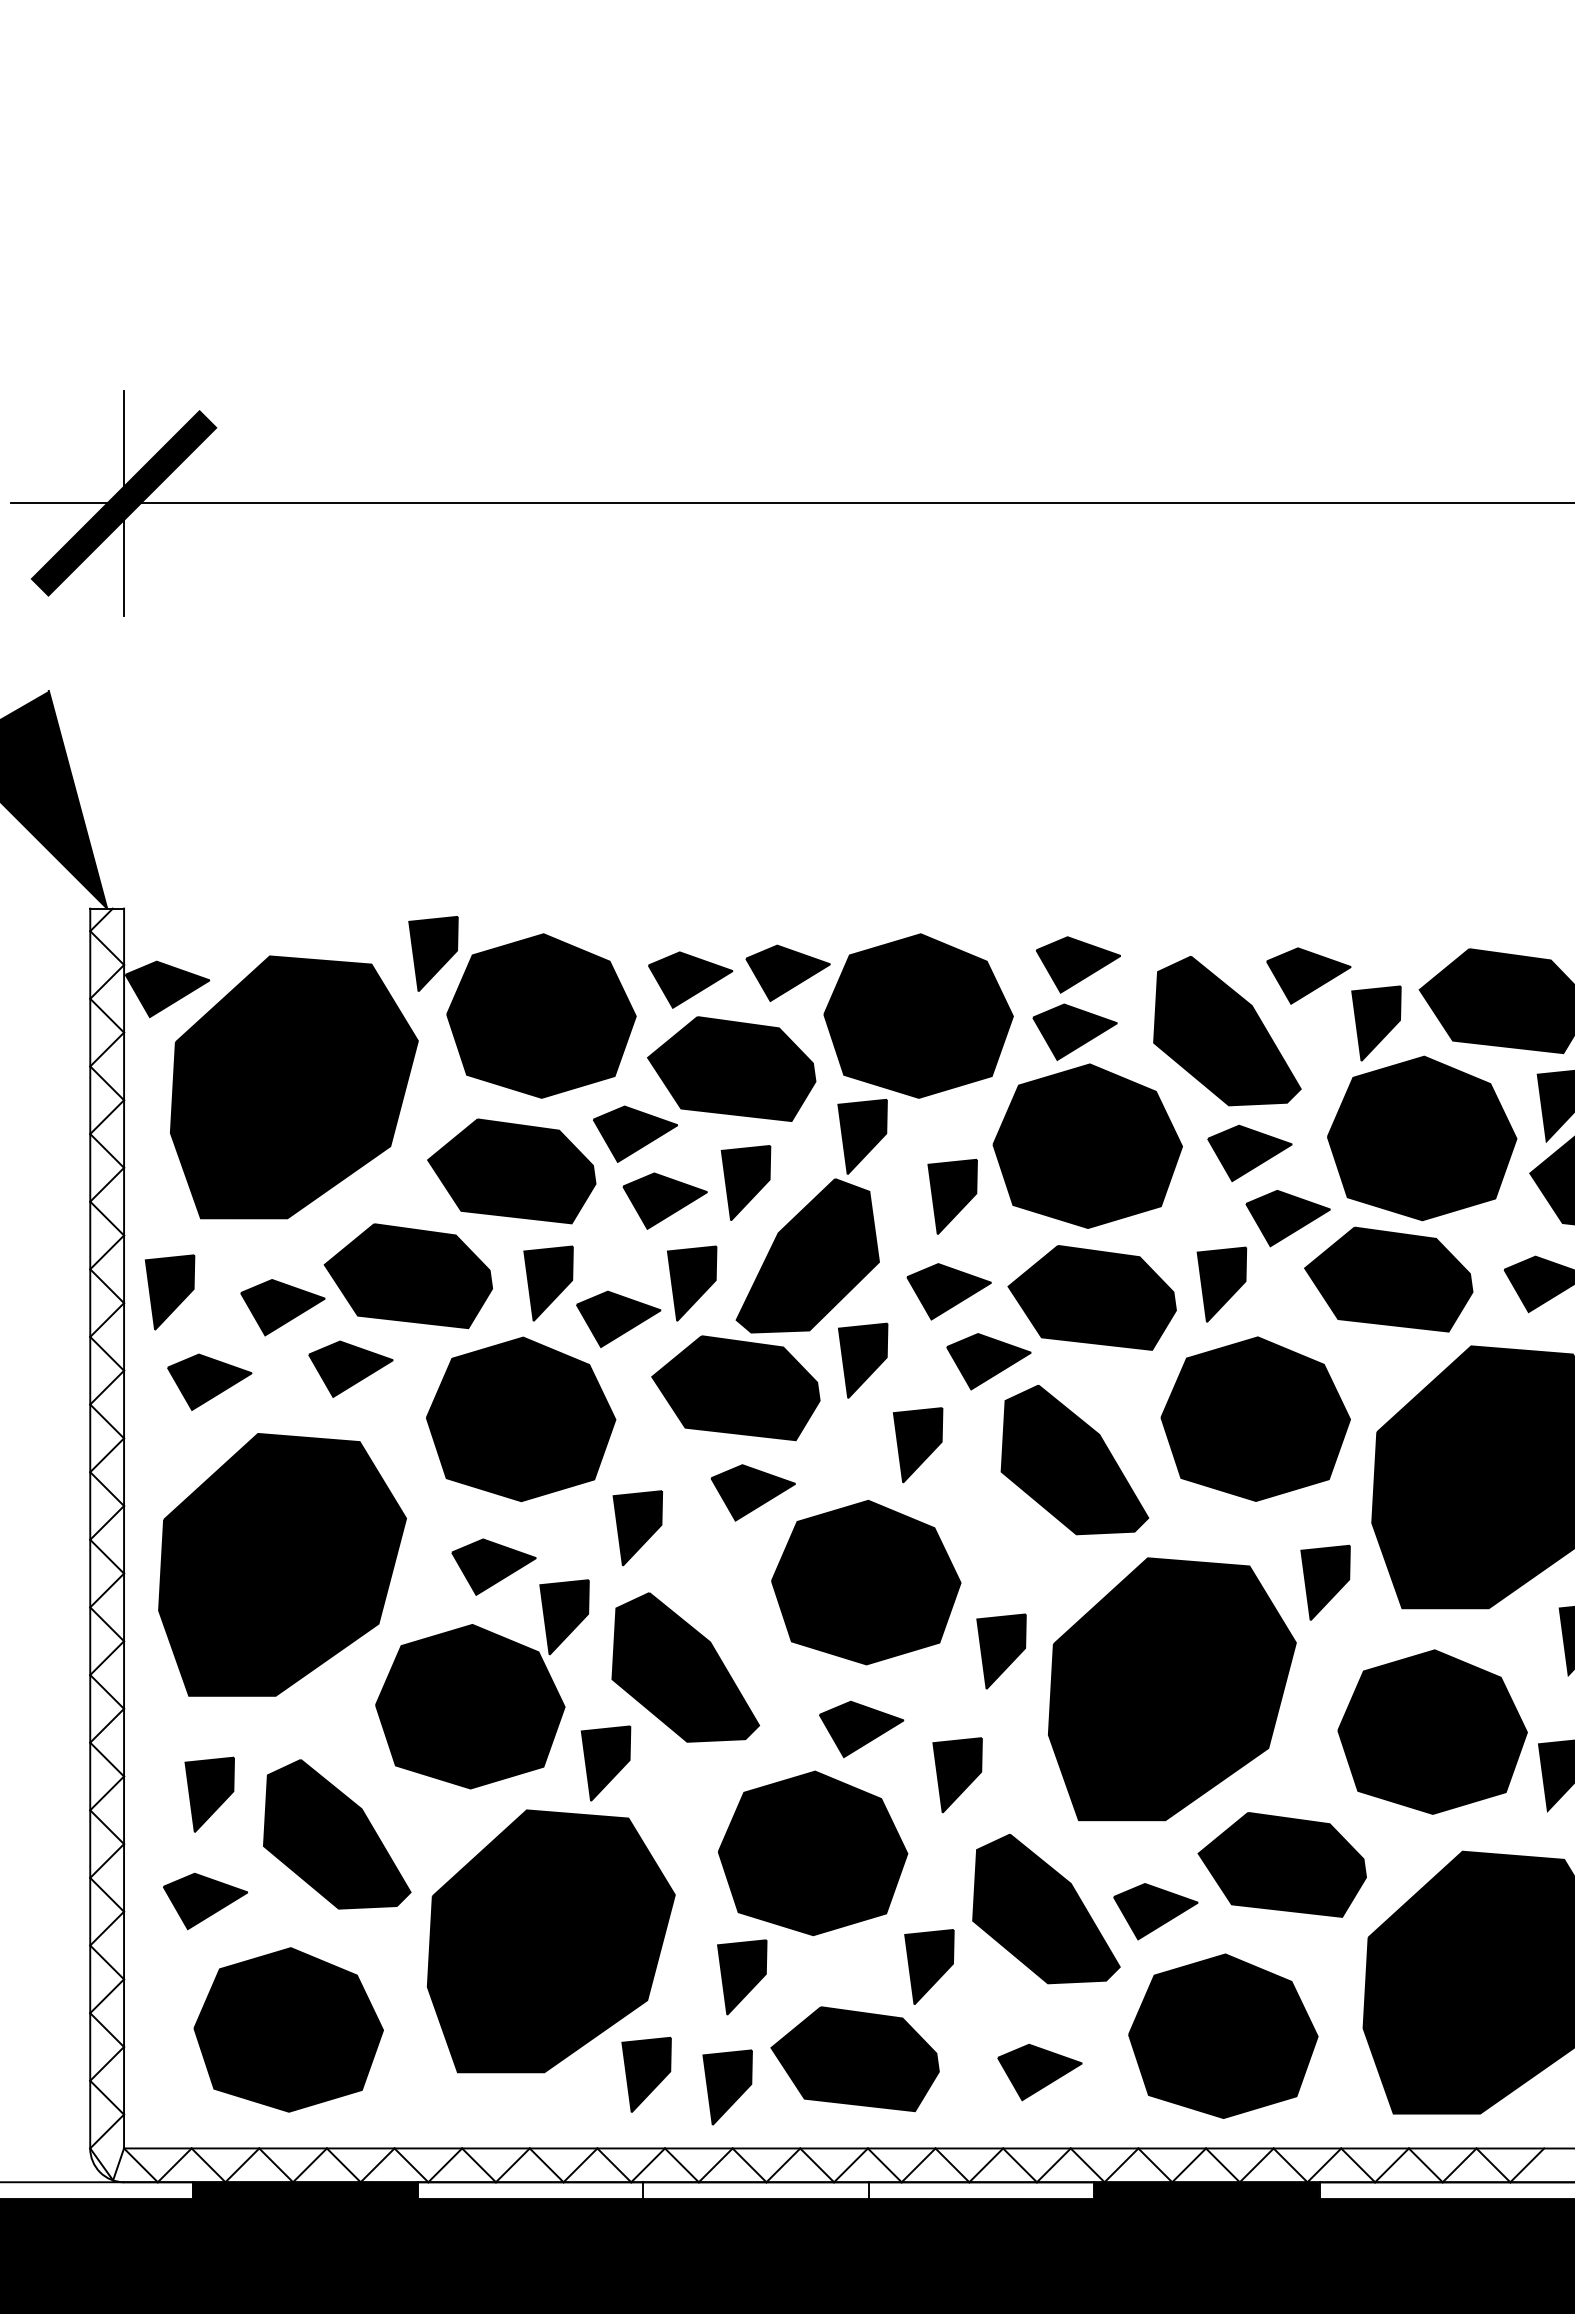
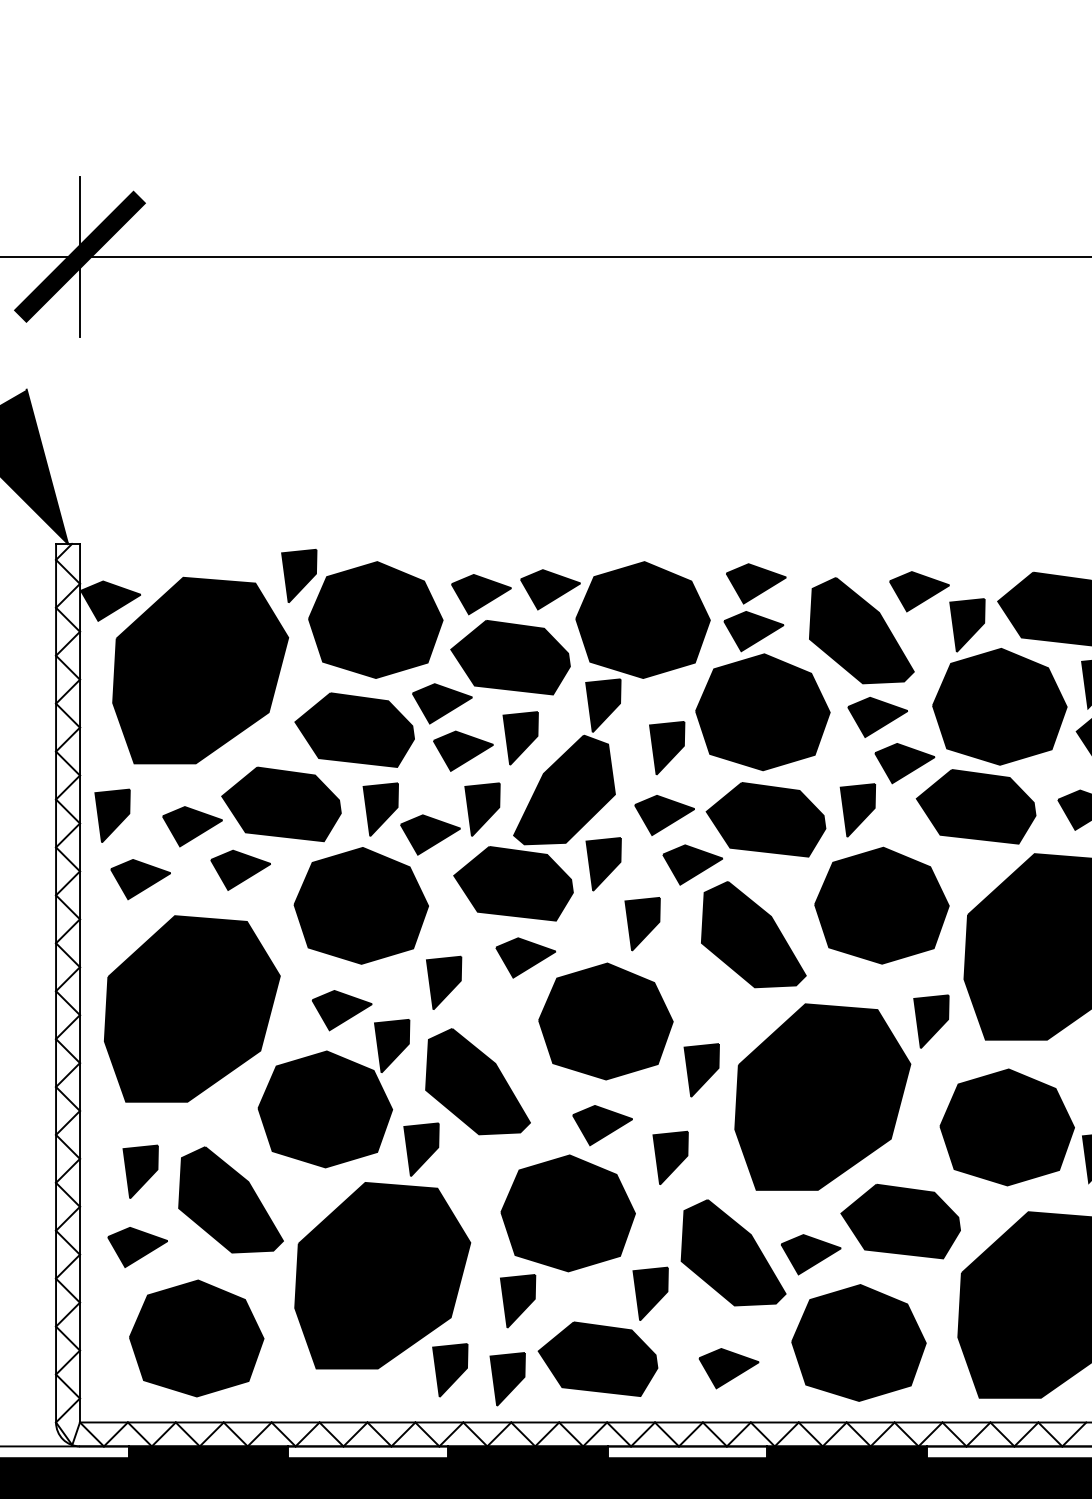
fill: (755, 2190) -> (527, 1452), added

